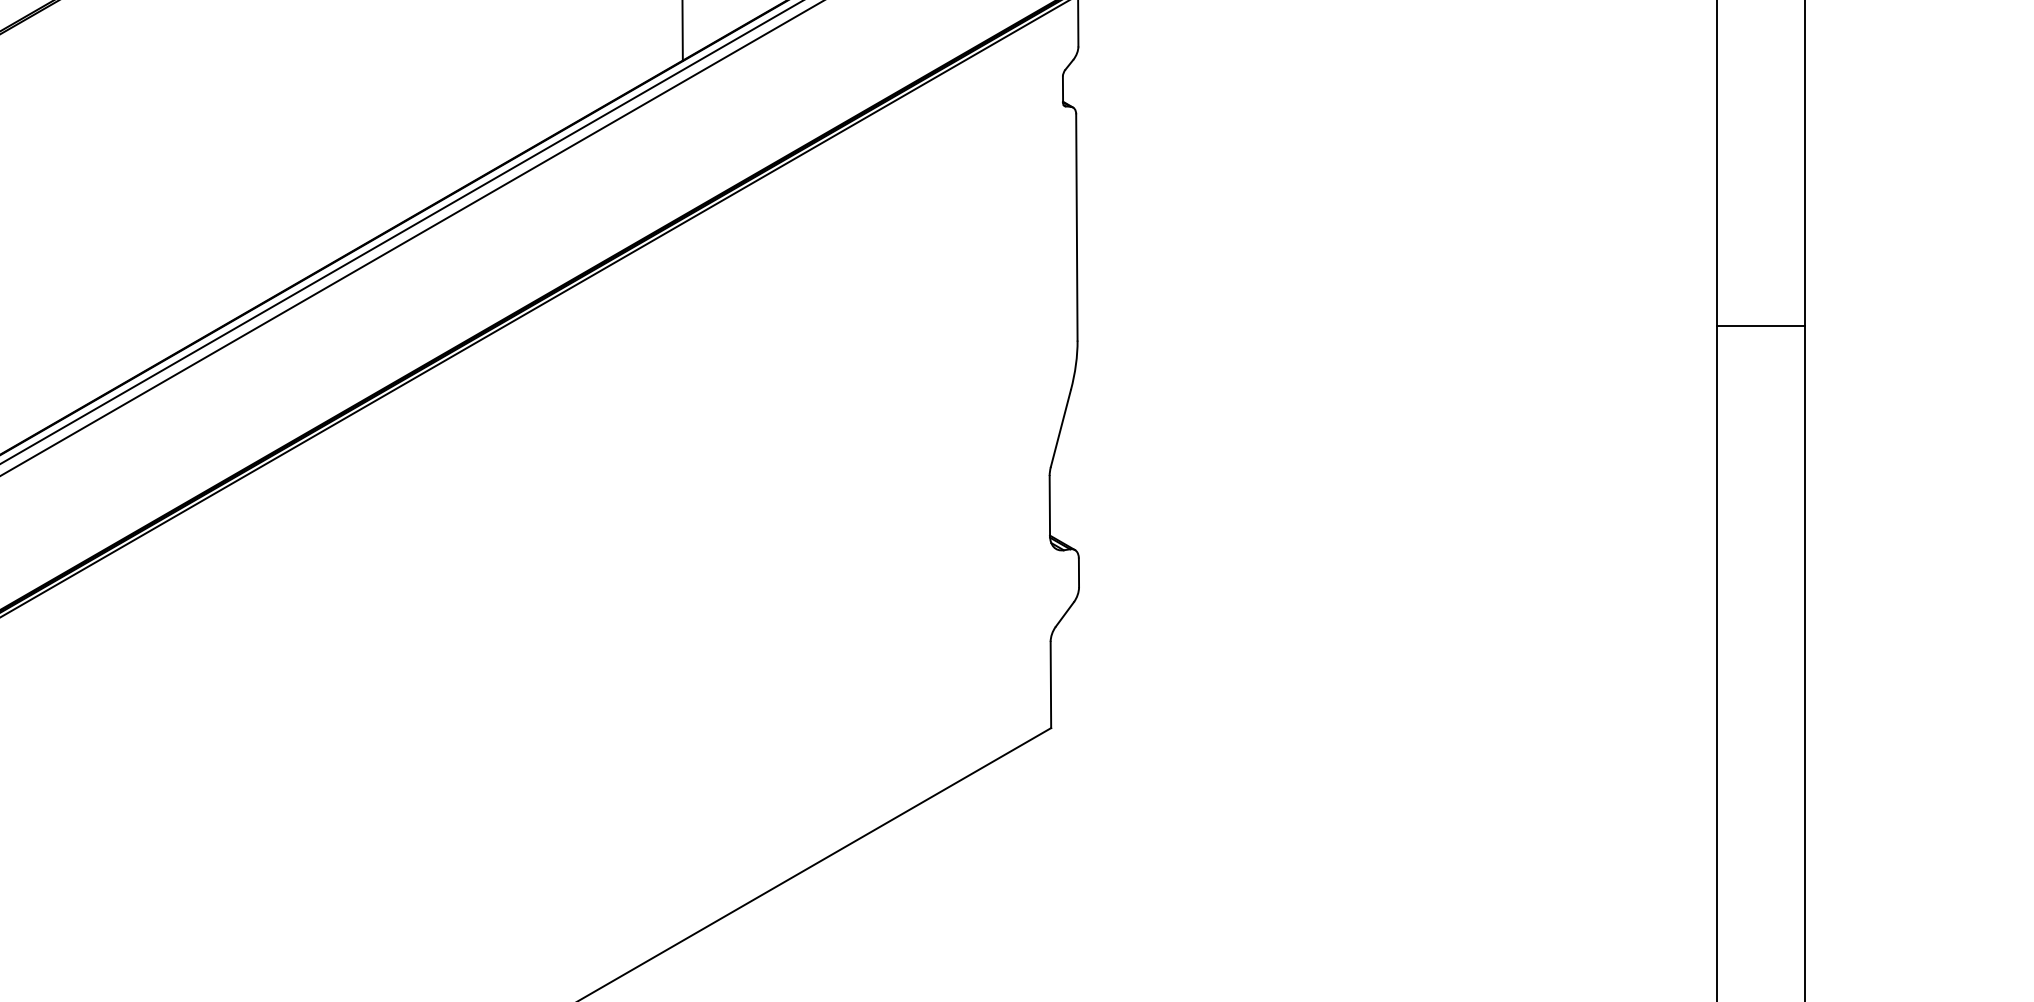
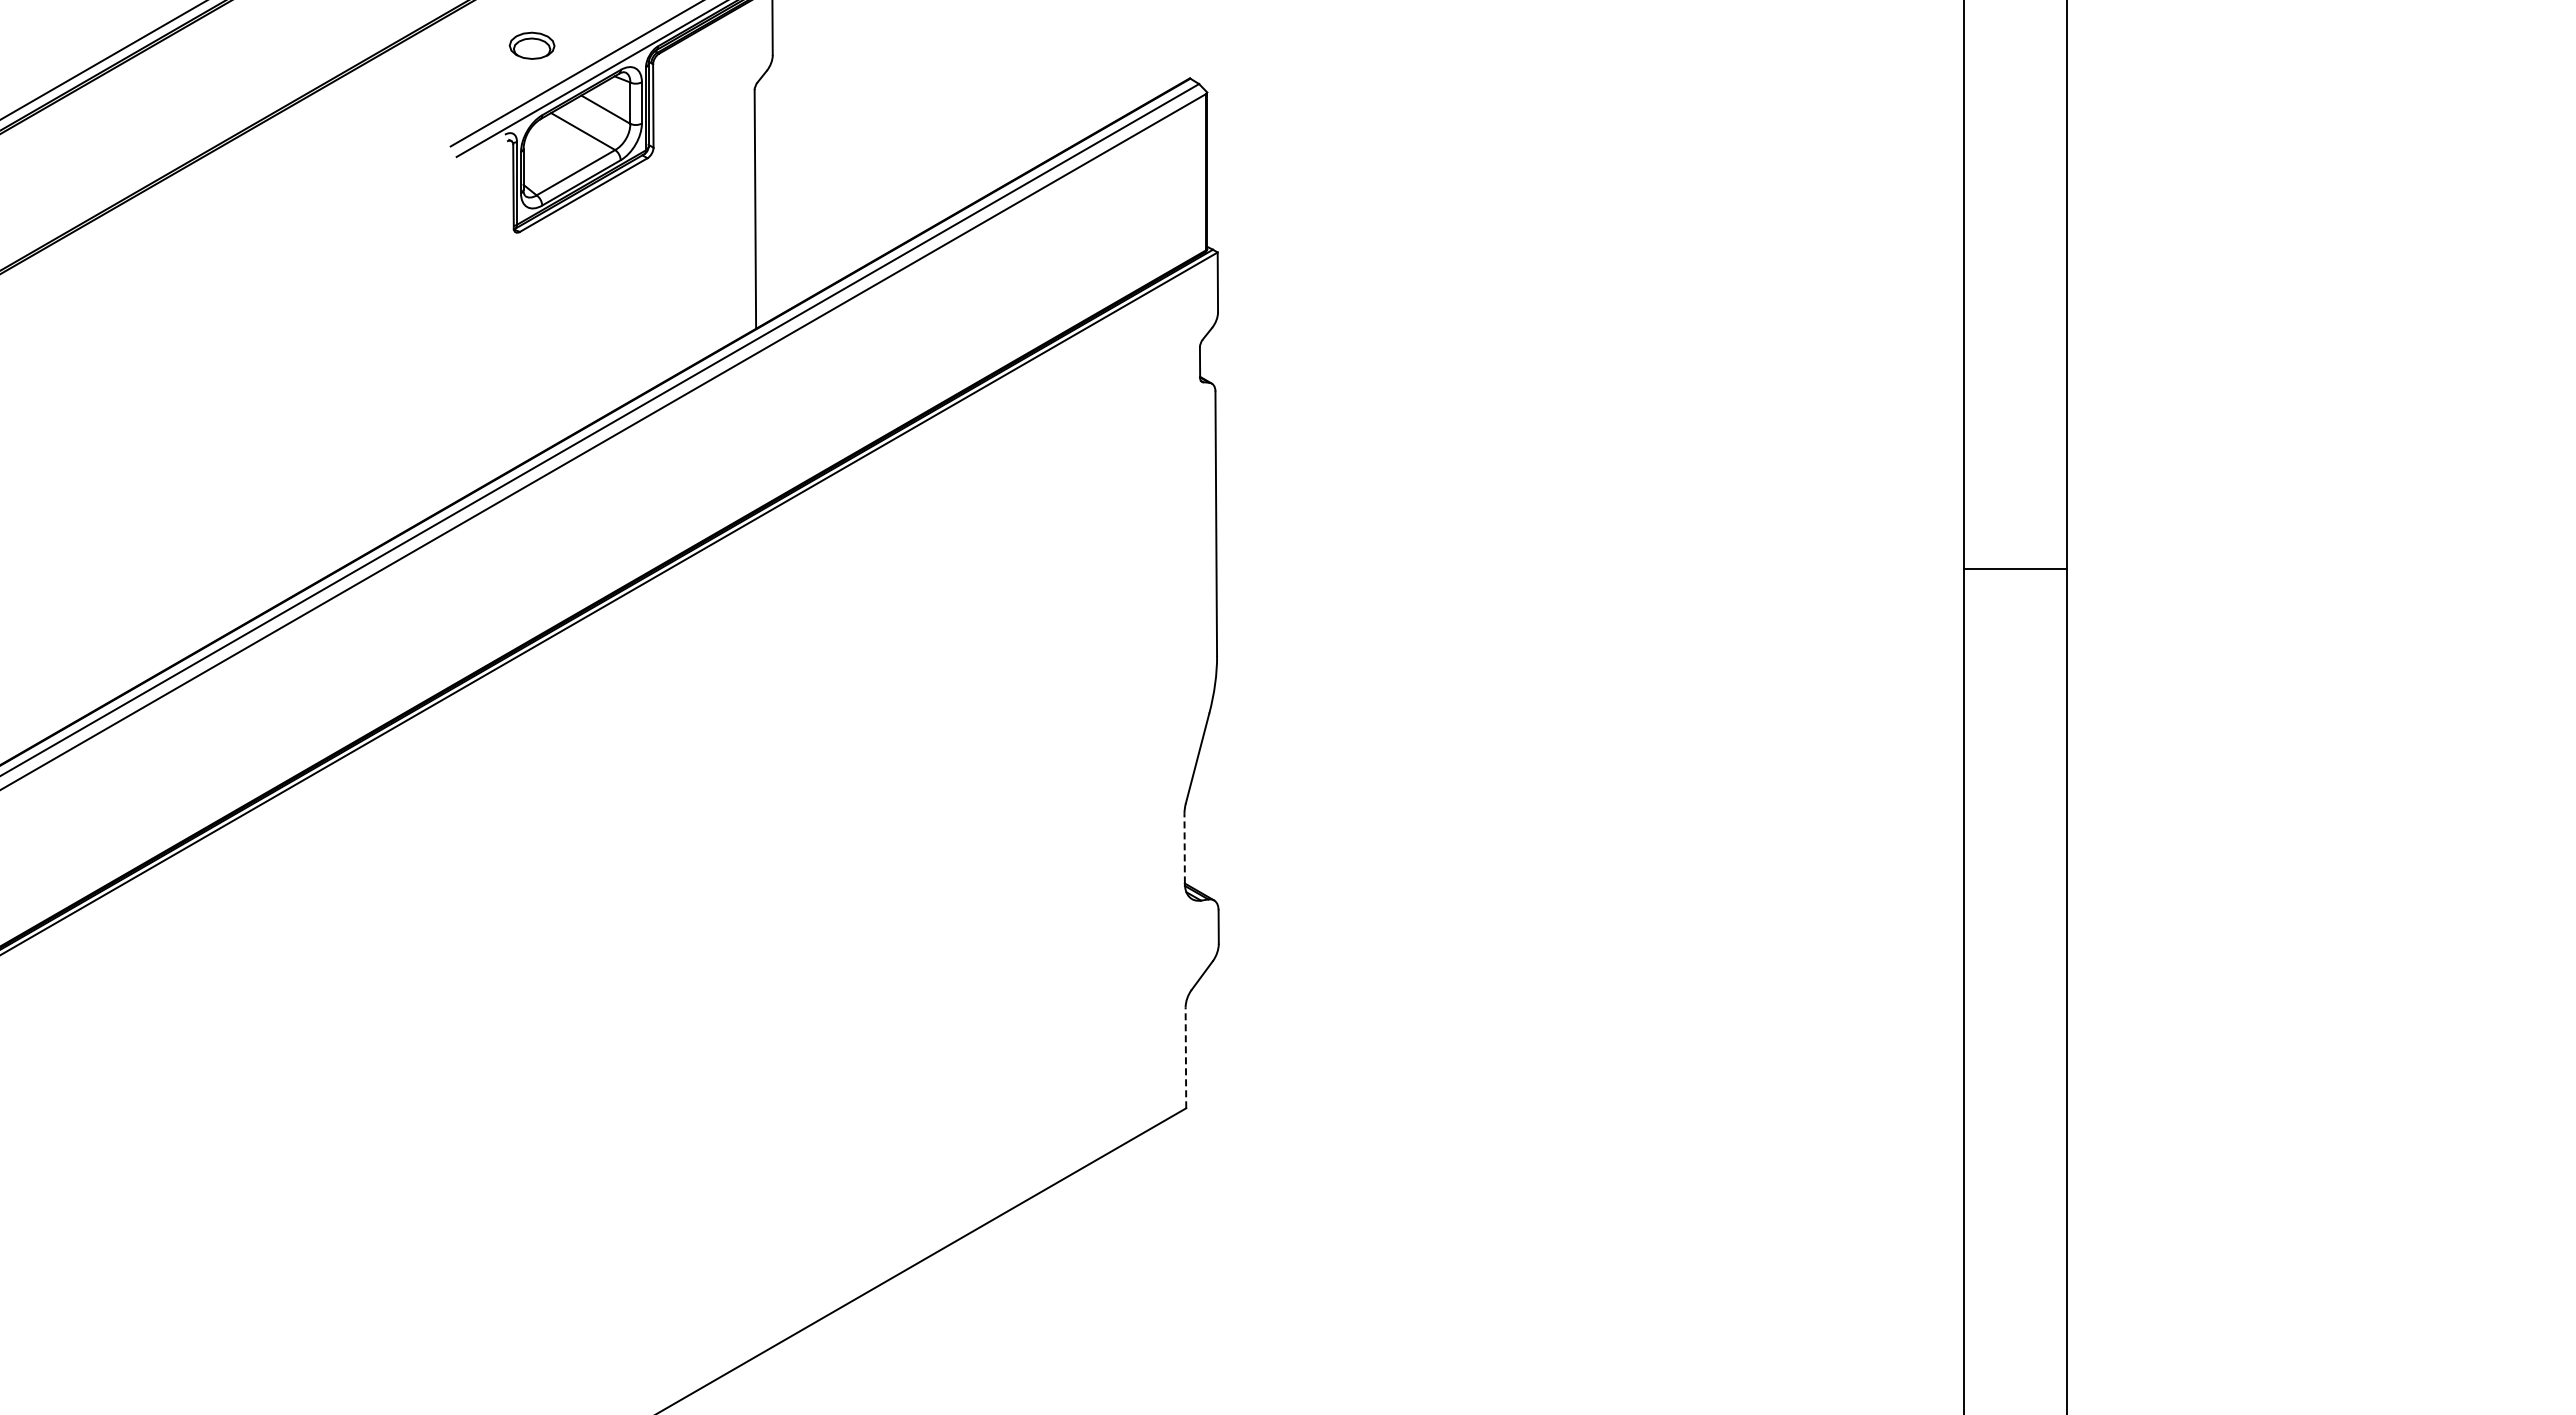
line: (1760, 325) -> (2014, 569), moved
line: (1049, 505) -> (1184, 848), solid -> dashed
line: (1050, 684) -> (1185, 1057), solid -> dashed

